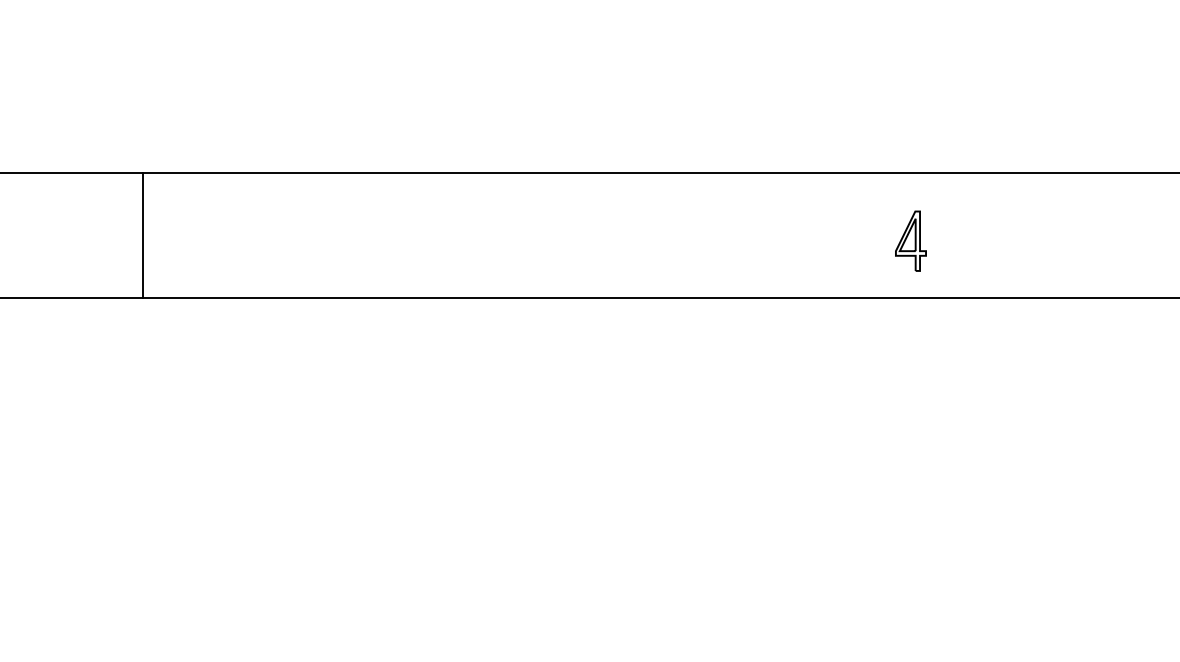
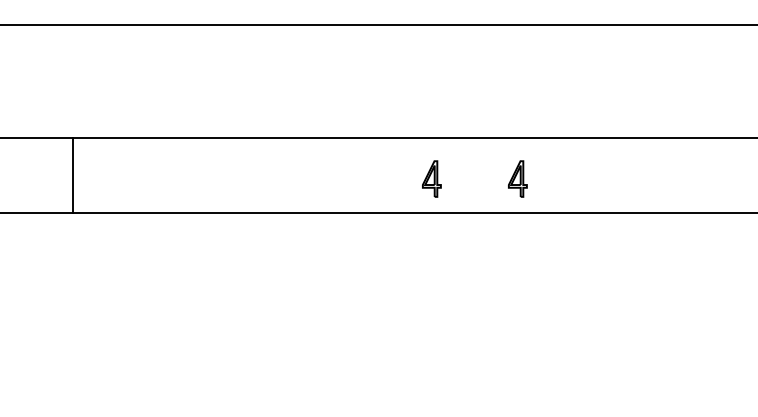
line: (143, 235) -> (73, 175), moved
part: (766, 240) -> (431, 178), added

